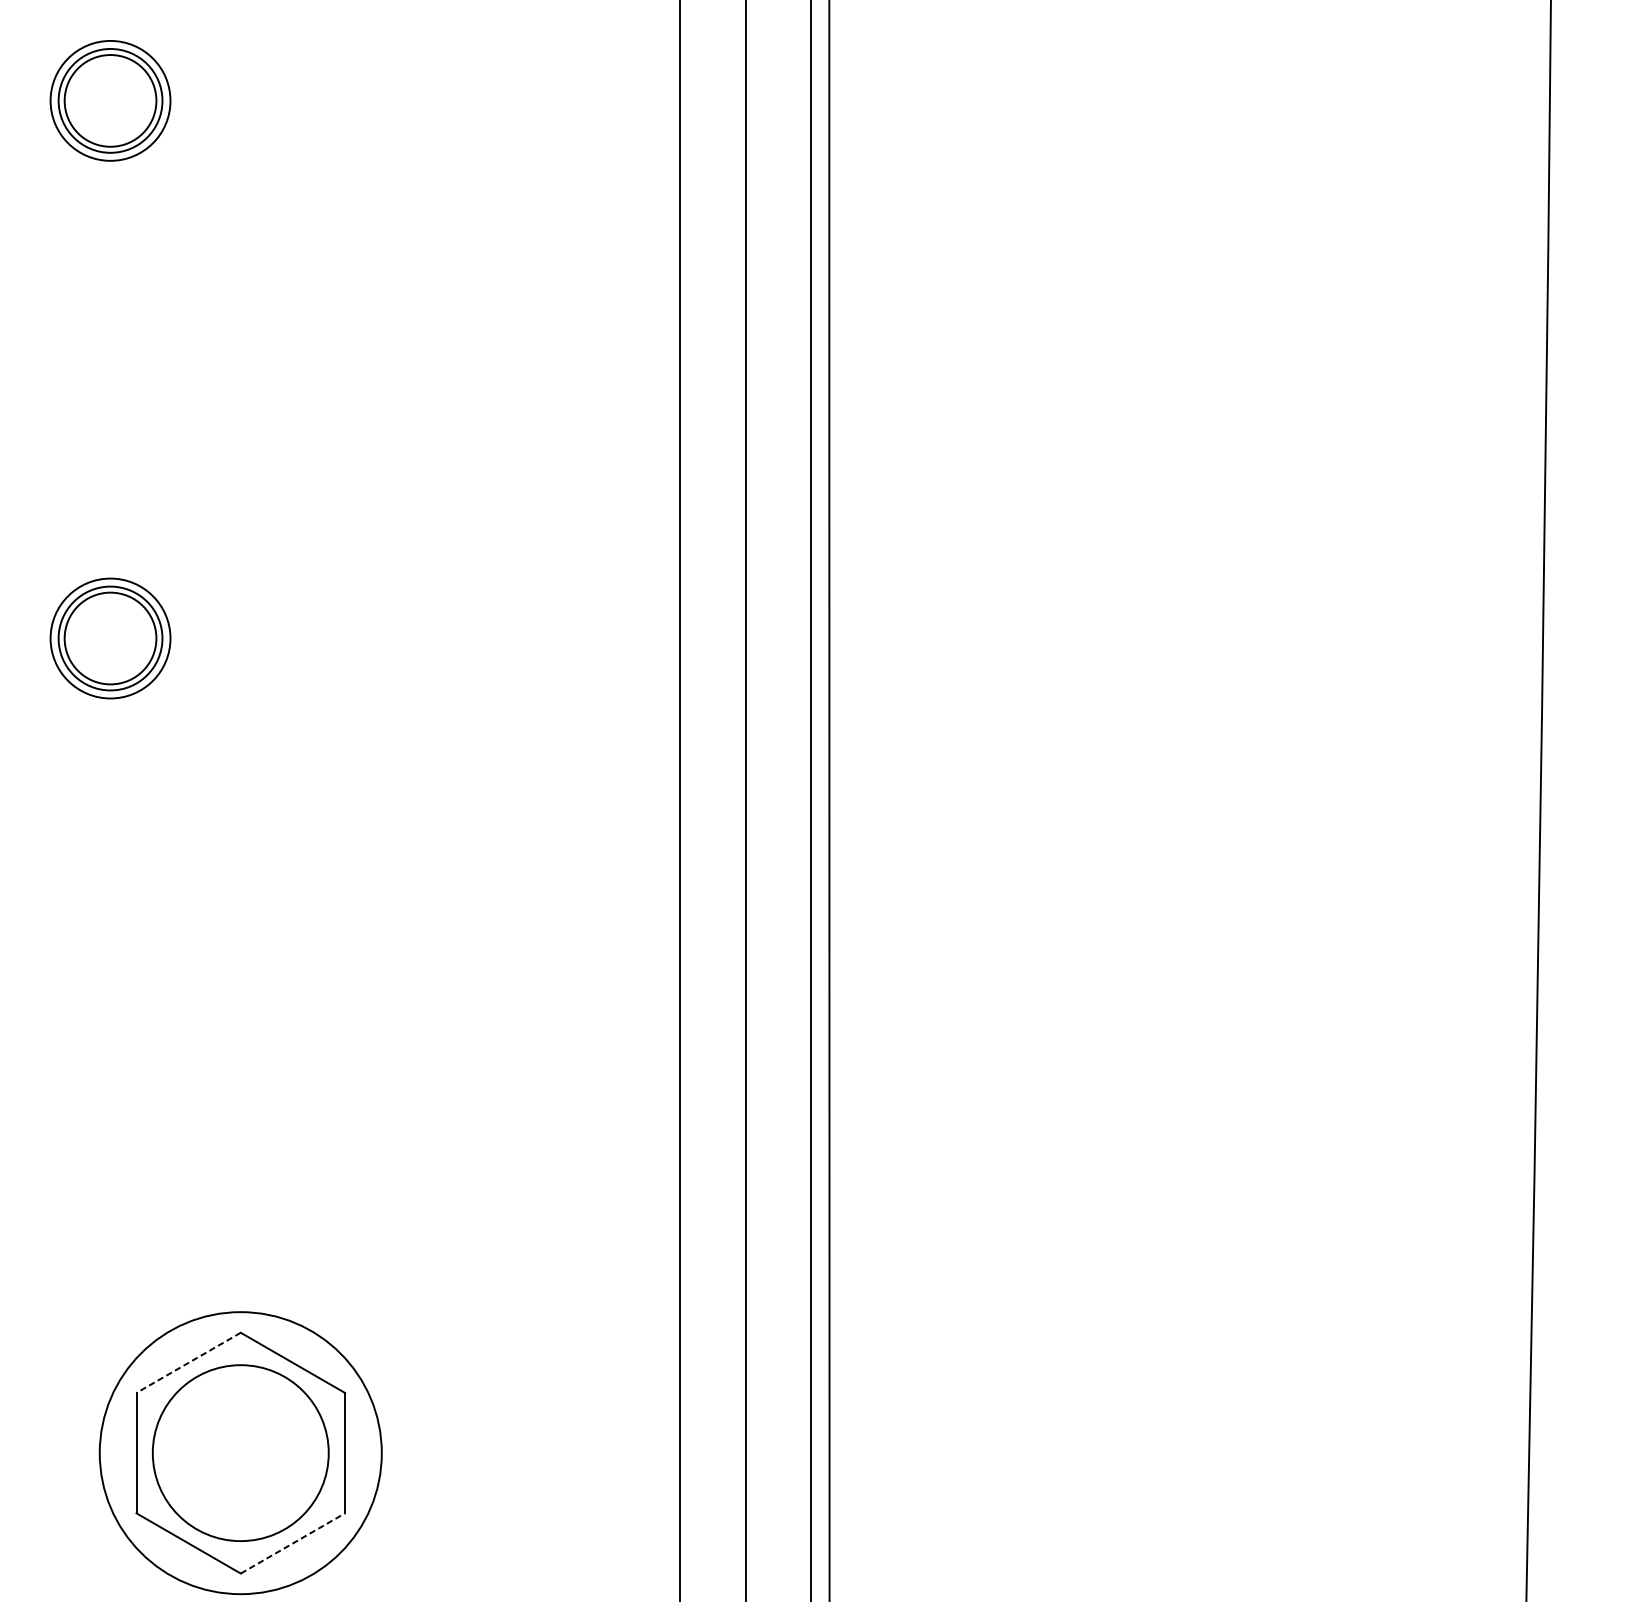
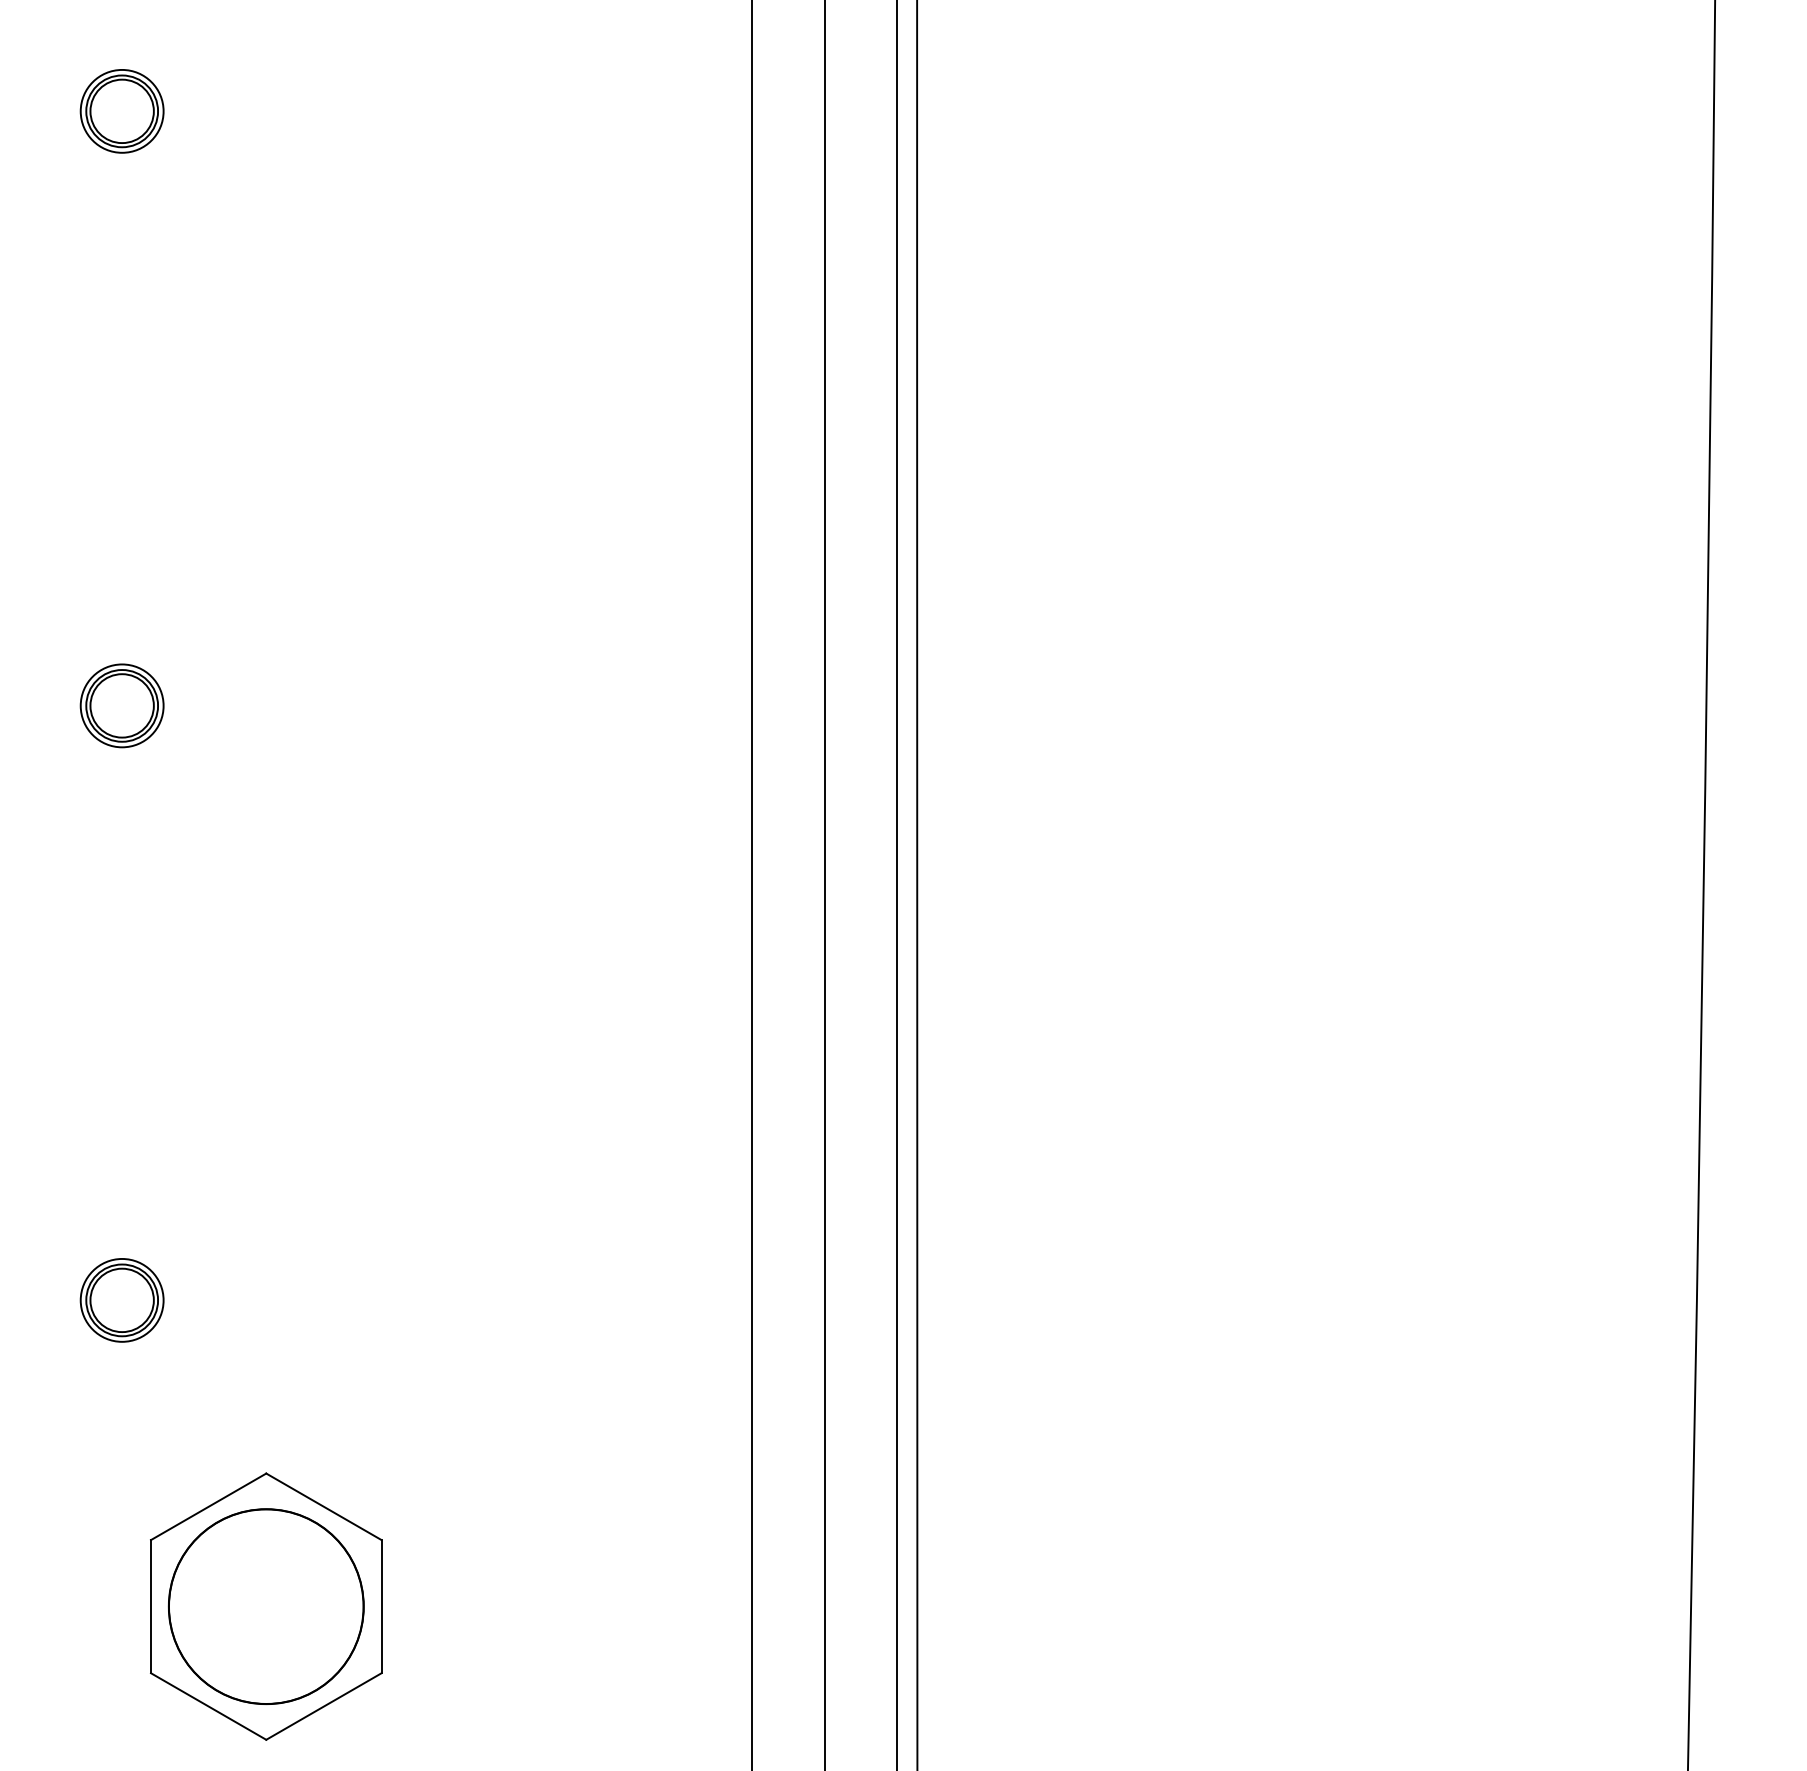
part: (109, 101) -> (121, 111), size x0.62
part: (109, 638) -> (121, 705), size x0.62
part: (109, 1176) -> (121, 1300), added
line: (188, 1362) -> (208, 1506), dashed -> solid
circle: (240, 1453) -> (265, 1606), size x0.62
line: (292, 1543) -> (323, 1706), dashed -> solid

